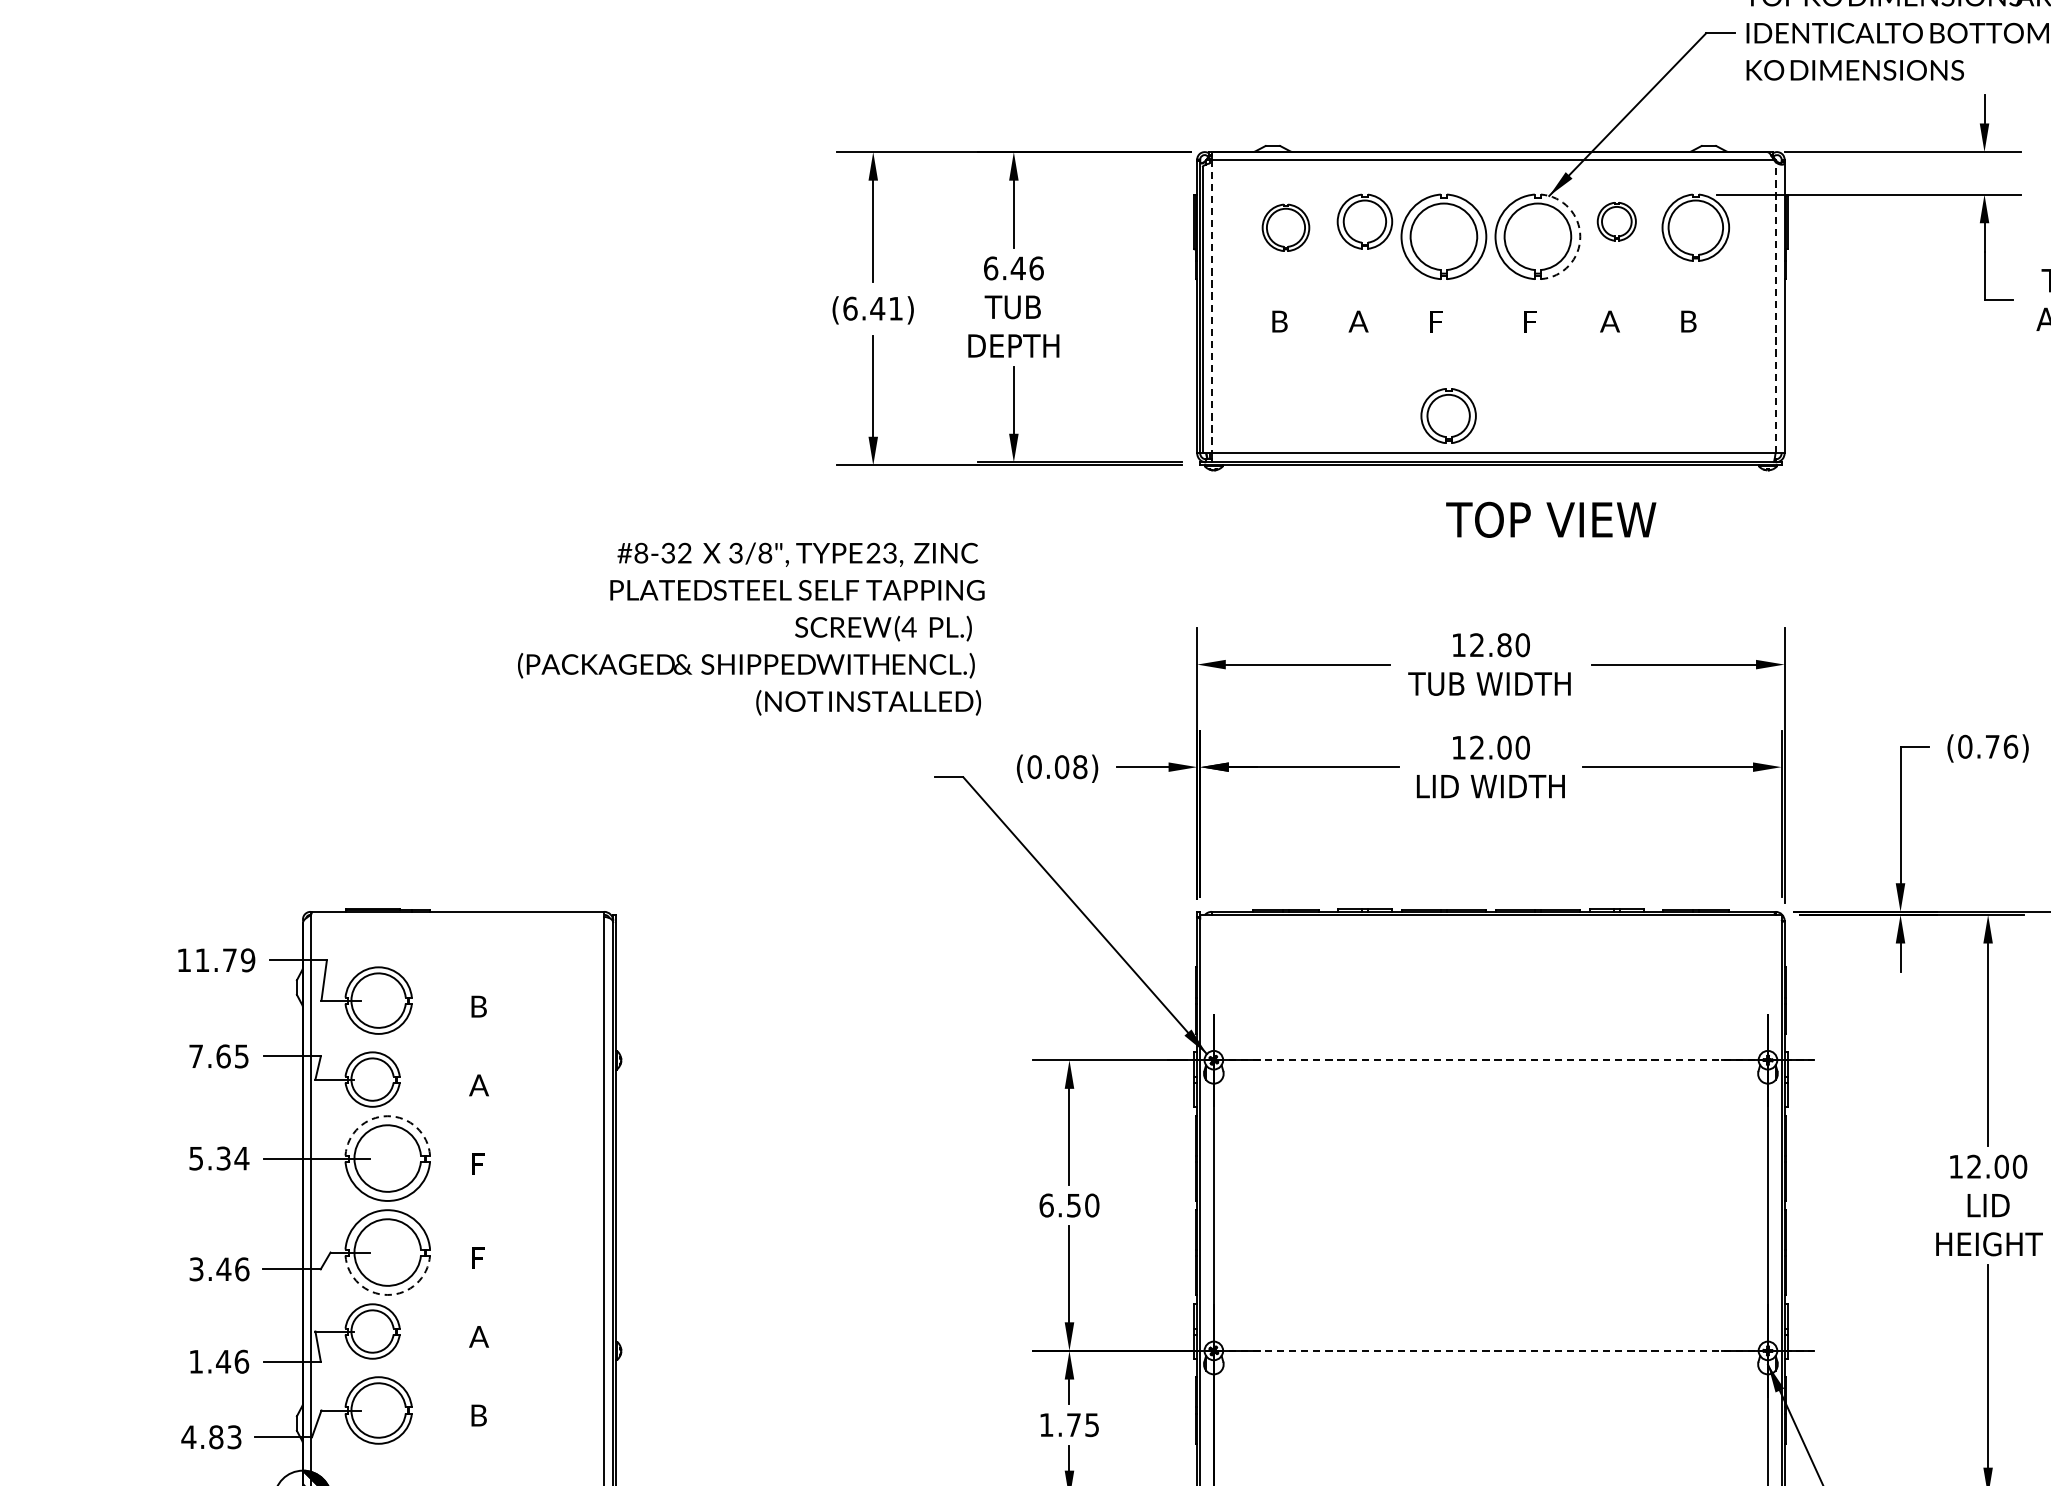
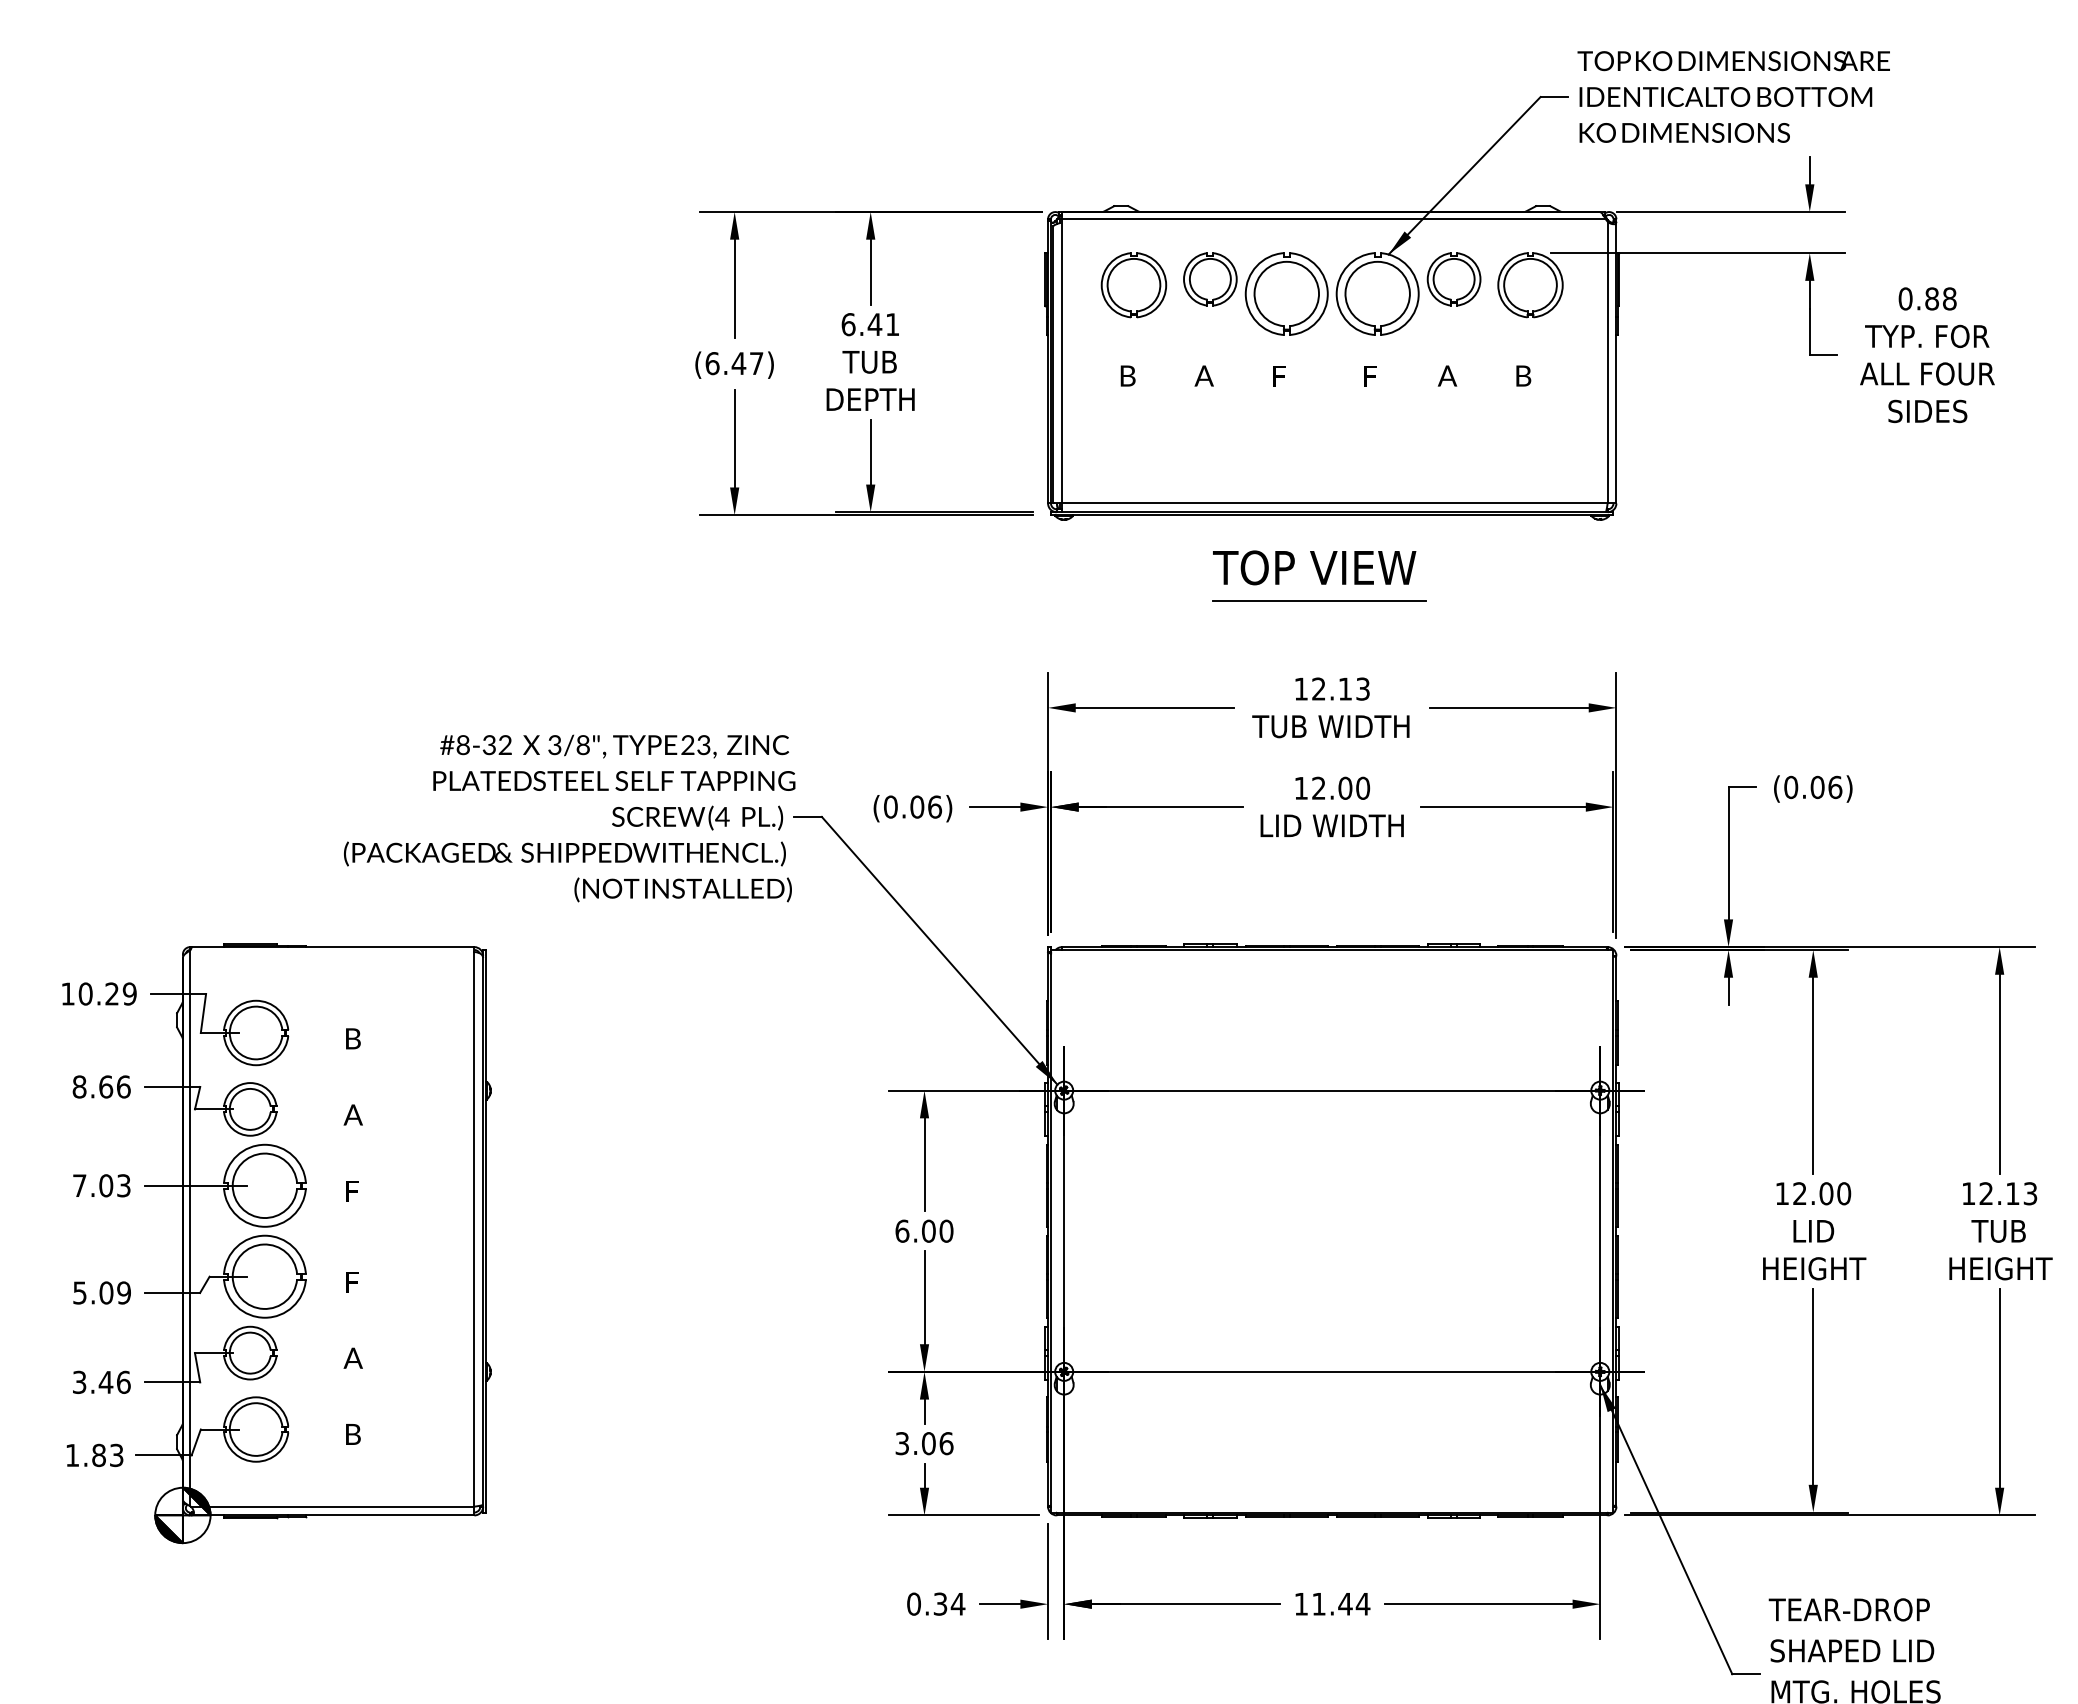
part: (1616, 221) -> (1453, 279), size x1.43
part: (1285, 228) -> (1133, 285), size x1.43
arc: (1580, 237) -> (1418, 294), dashed -> solid
text: (1036, 268) -> (892, 324), 6.46 -> 6.41
line: (1212, 306) -> (1062, 361), dashed -> solid
line: (1775, 307) -> (1607, 362), dashed -> solid
text: (895, 308) -> (756, 363), (6.41) -> (6.47)
part: (1448, 416) -> (1291, 467), removed
text: (1551, 519) -> (1314, 567), moved
line: (1477, 554) -> (1319, 601), added
text: (751, 629) -> (569, 818), moved
text: (1513, 644) -> (1354, 688), 12.80 -> 12.13
text: (1992, 746) -> (1817, 787), (0.76) -> (0.06)
text: (1080, 766) -> (935, 806), (0.08) -> (0.06)
text: (215, 959) -> (98, 993), 11.79 -> 10.29
text: (218, 1055) -> (101, 1086), 7.65 -> 8.66
line: (1491, 1060) -> (1332, 1090), dashed -> solid
arc: (387, 1115) -> (264, 1144), dashed -> solid
text: (219, 1158) -> (102, 1185), 5.34 -> 7.03
text: (1073, 1204) -> (928, 1230), 6.50 -> 6.00
text: (219, 1268) -> (102, 1292), 3.46 -> 5.09
arc: (387, 1294) -> (264, 1317), dashed -> solid
line: (1491, 1350) -> (1332, 1371), dashed -> solid
text: (196, 1361) -> (79, 1382), 1.46 -> 3.46
text: (1069, 1424) -> (924, 1443), 1.75 -> 3.06
text: (188, 1437) -> (72, 1455), 4.83 -> 1.83

